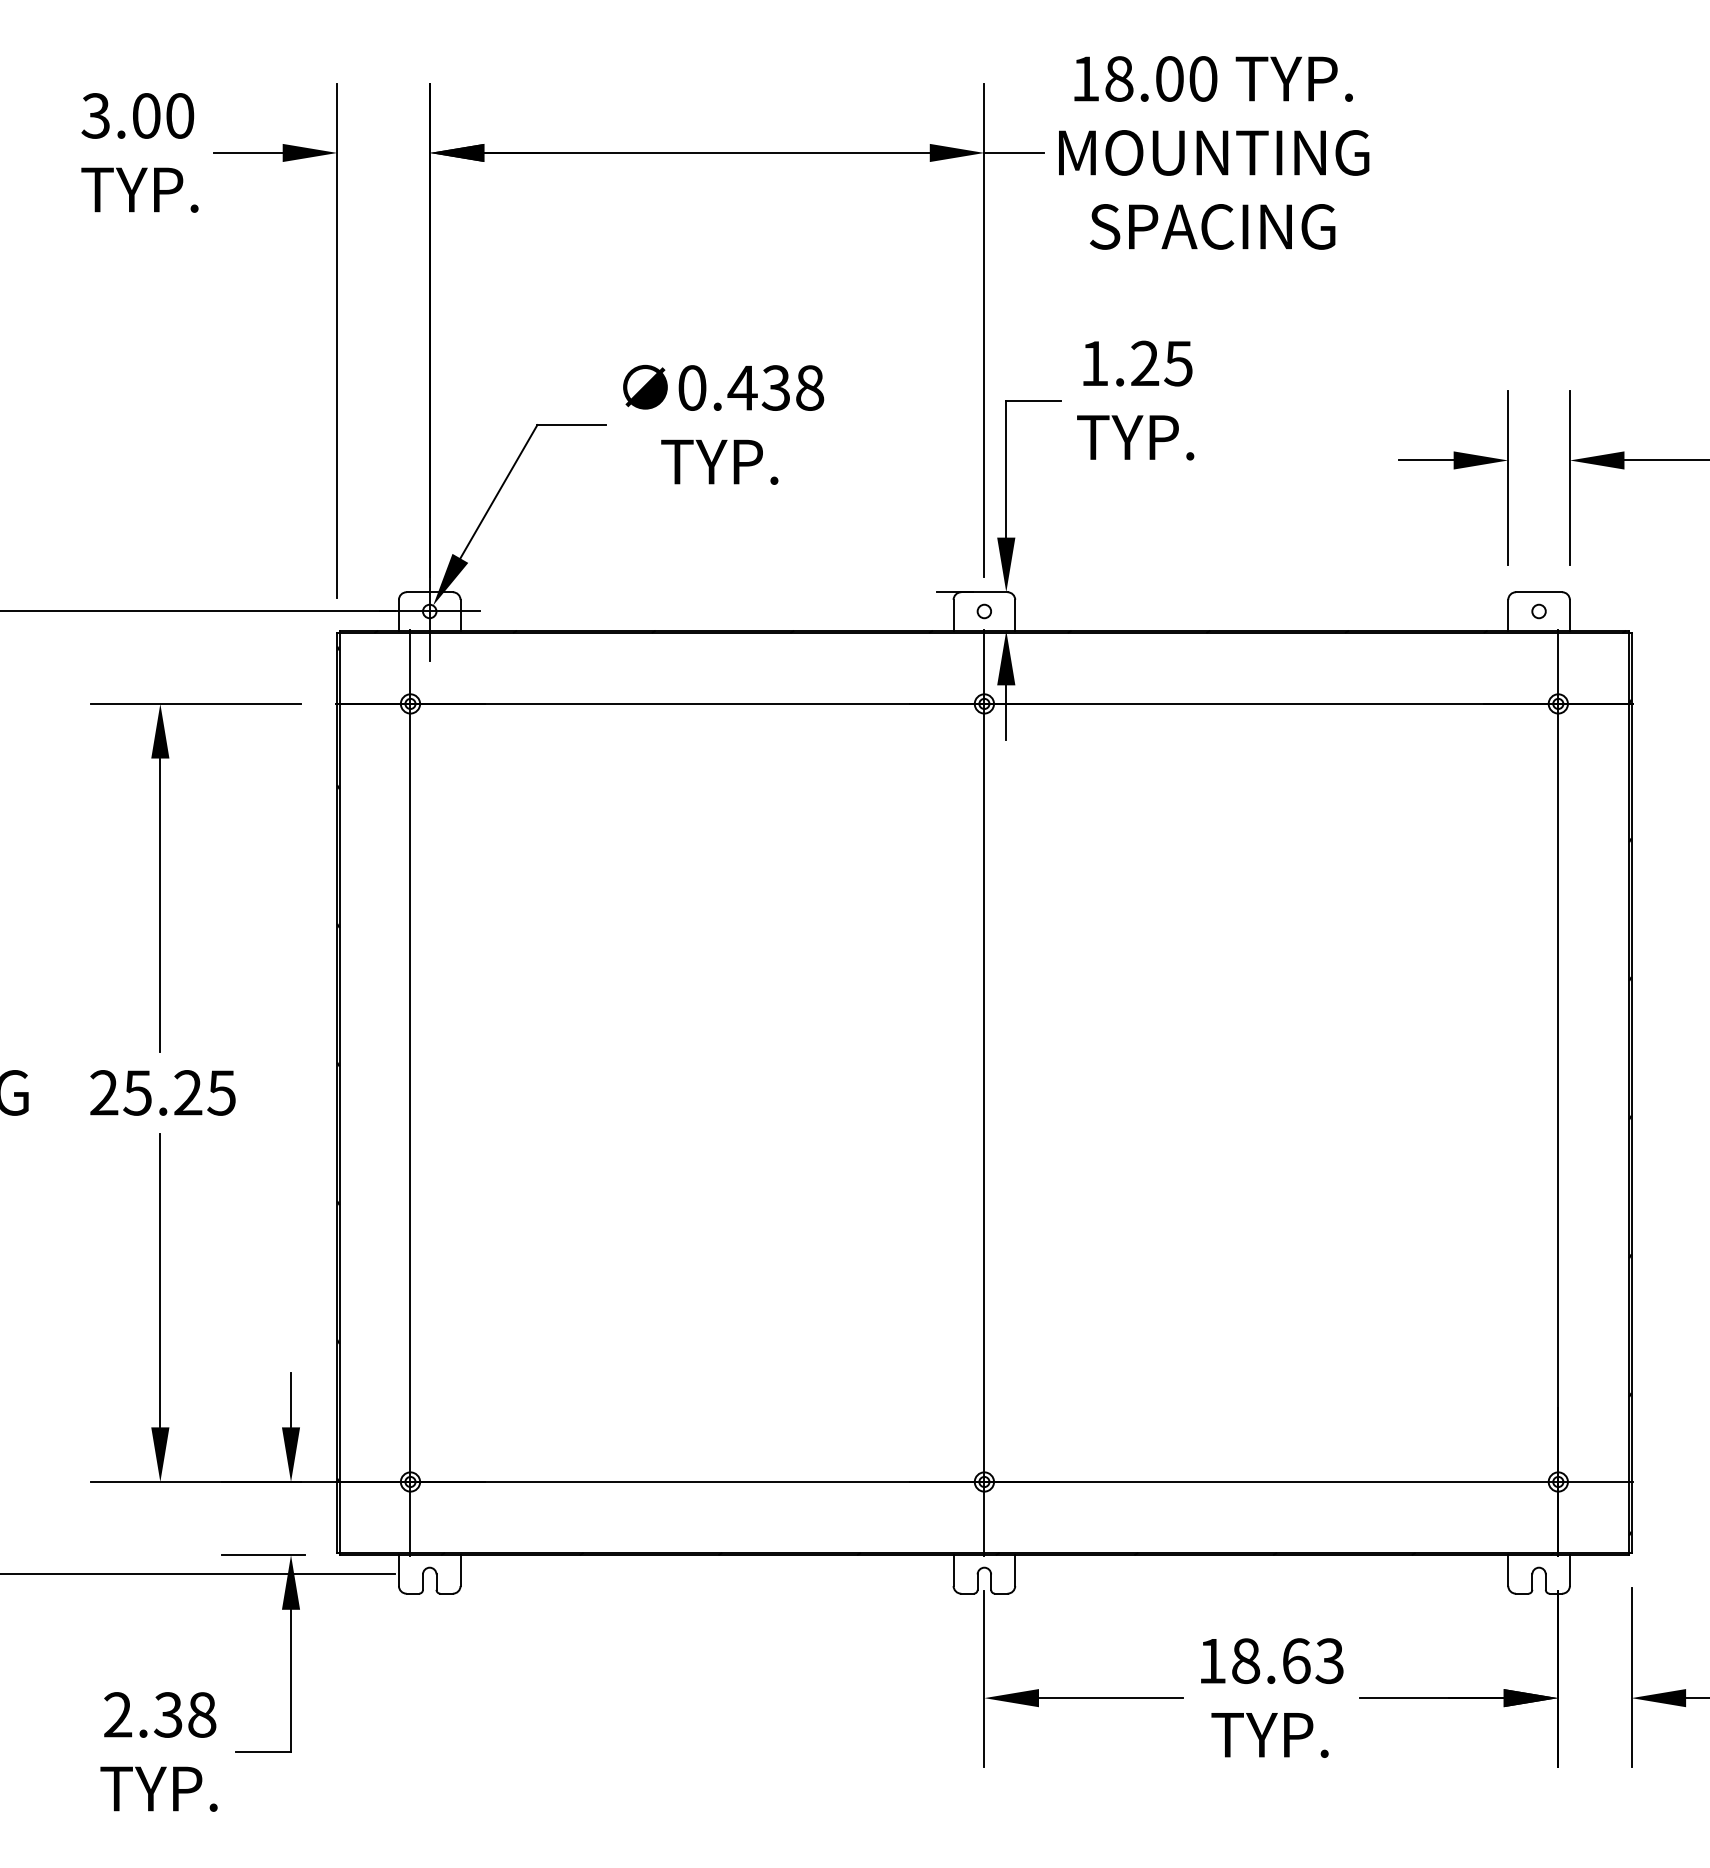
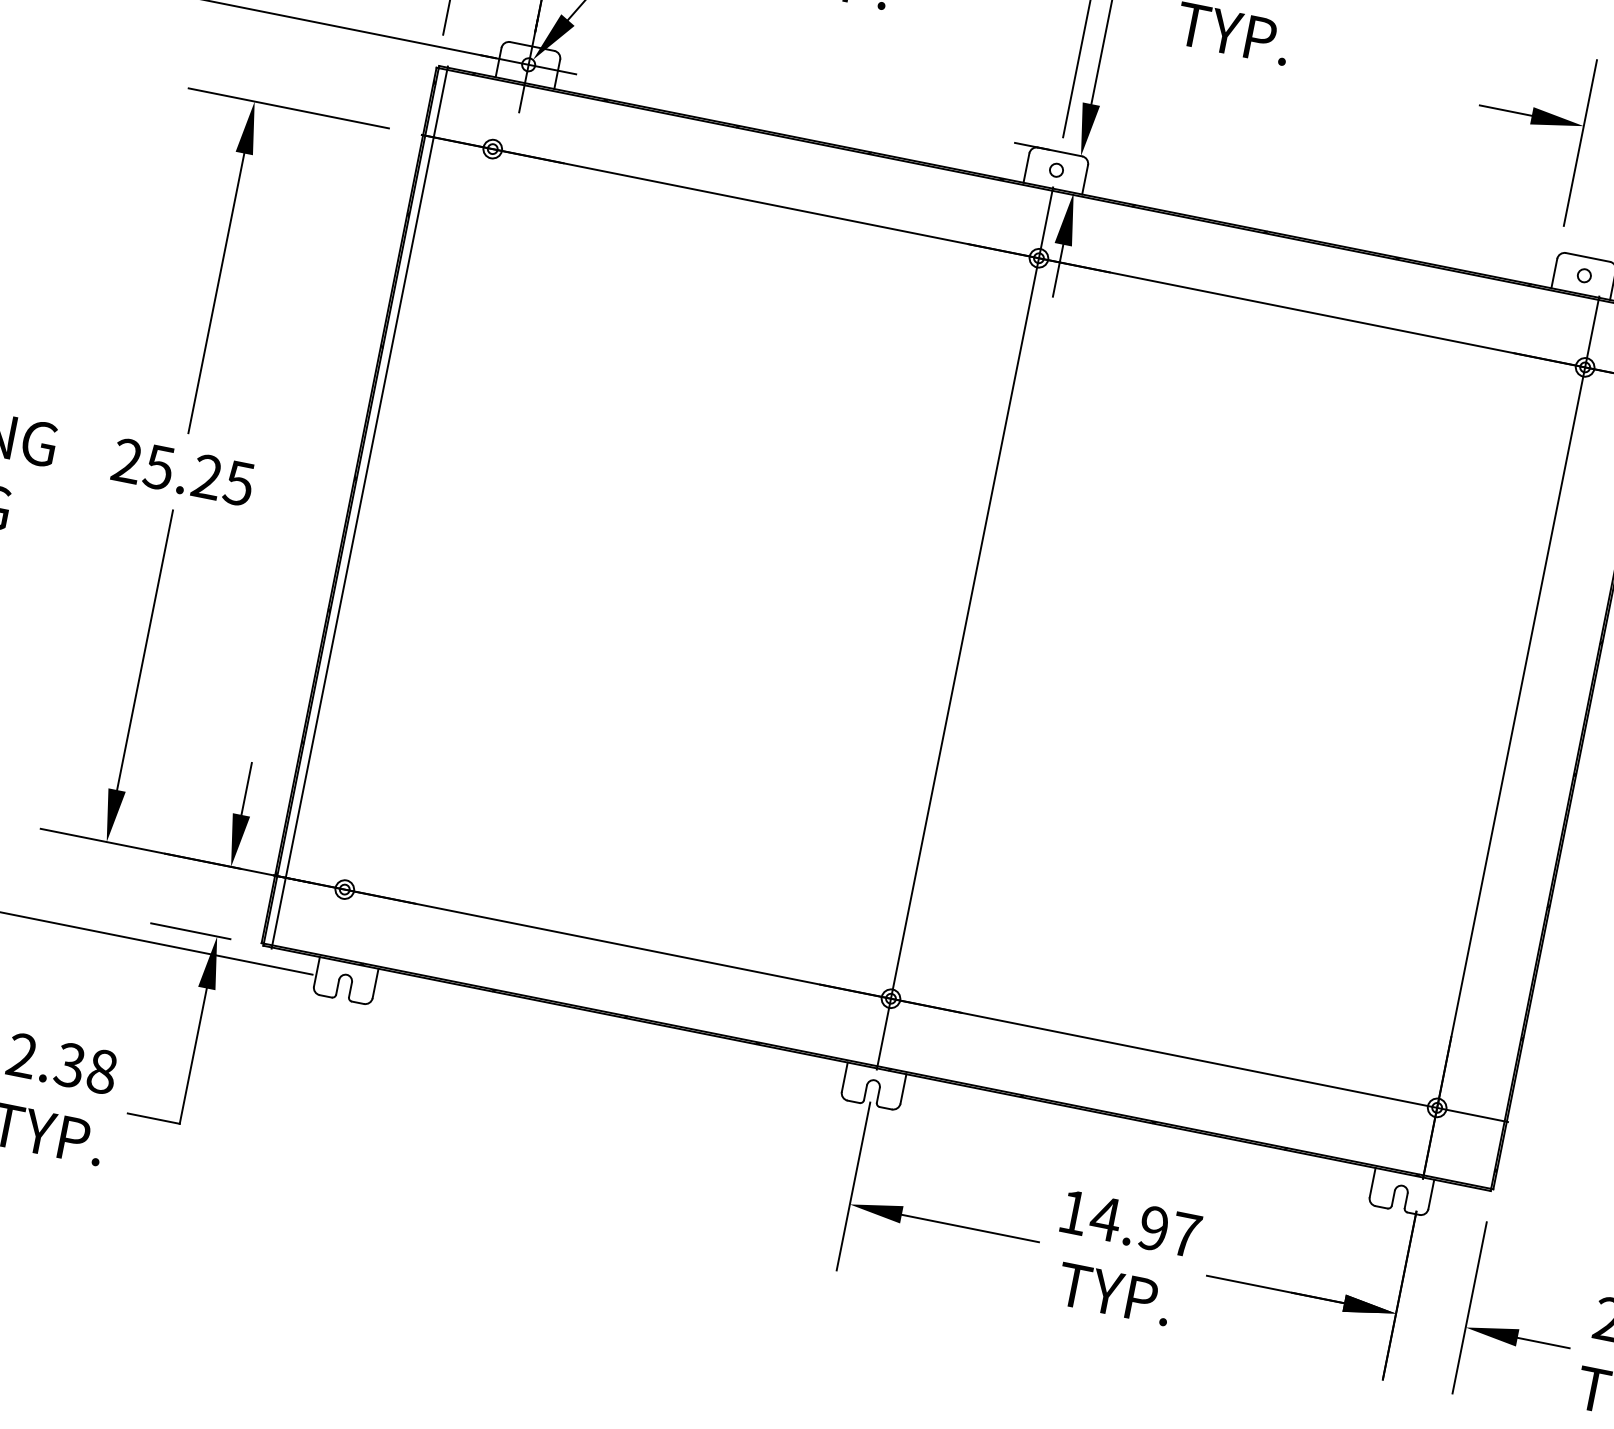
line: (410, 1092) -> (359, 507), moved
text: (1287, 1661) -> (1145, 1227), 18.63 -> 14.97

